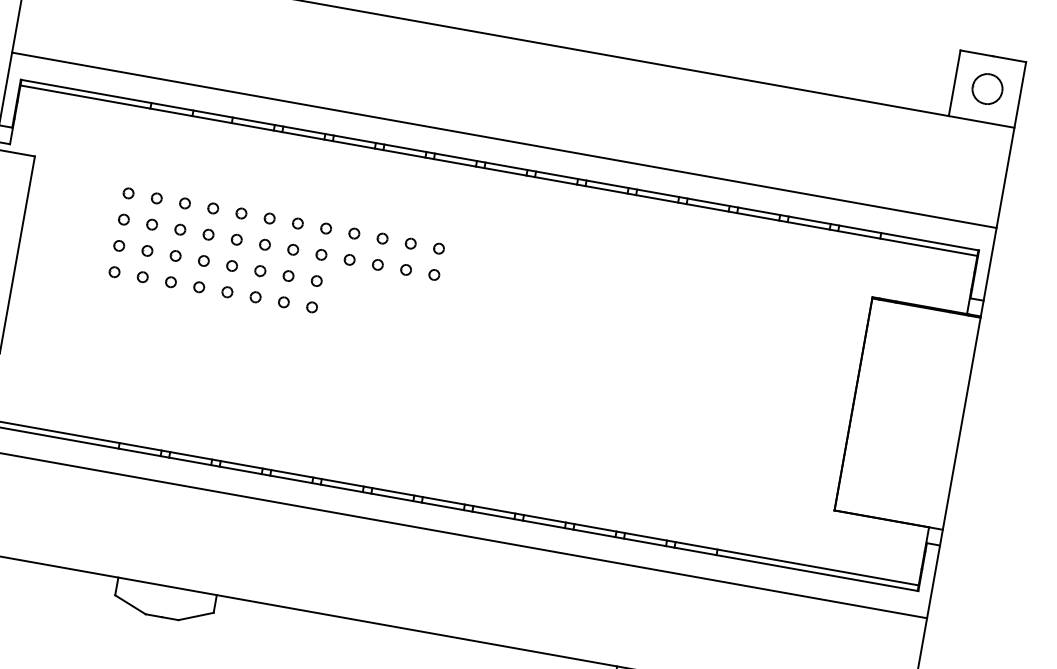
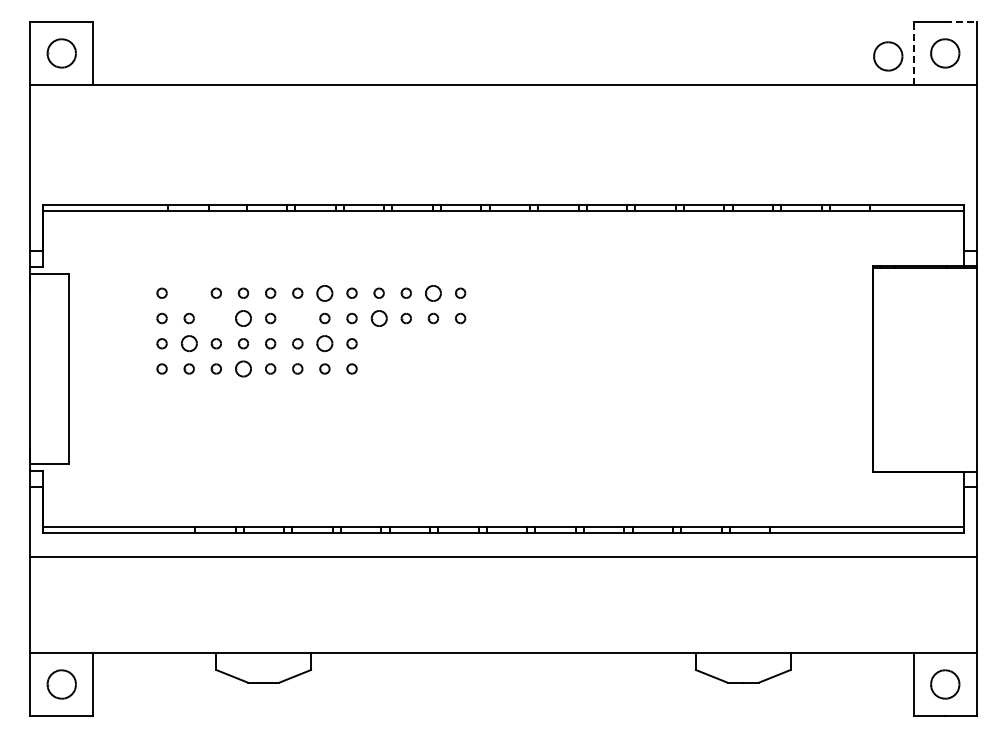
line: (1010, 58) -> (961, 21), solid -> dashed
part: (927, 81) -> (888, 56), added
line: (954, 83) -> (913, 53), solid -> dashed
line: (504, 140) -> (503, 181), removed
part: (156, 197) -> (188, 292), removed
part: (297, 222) -> (324, 292), size x1.6
part: (179, 229) -> (215, 318), removed
part: (208, 234) -> (243, 318), size x1.6
part: (410, 242) -> (433, 292), size x1.6
part: (264, 244) -> (297, 318), removed
part: (146, 250) -> (188, 343), size x1.6
part: (348, 259) -> (378, 318), size x1.6
part: (288, 275) -> (324, 343), size x1.6
part: (199, 286) -> (243, 368), size x1.6

